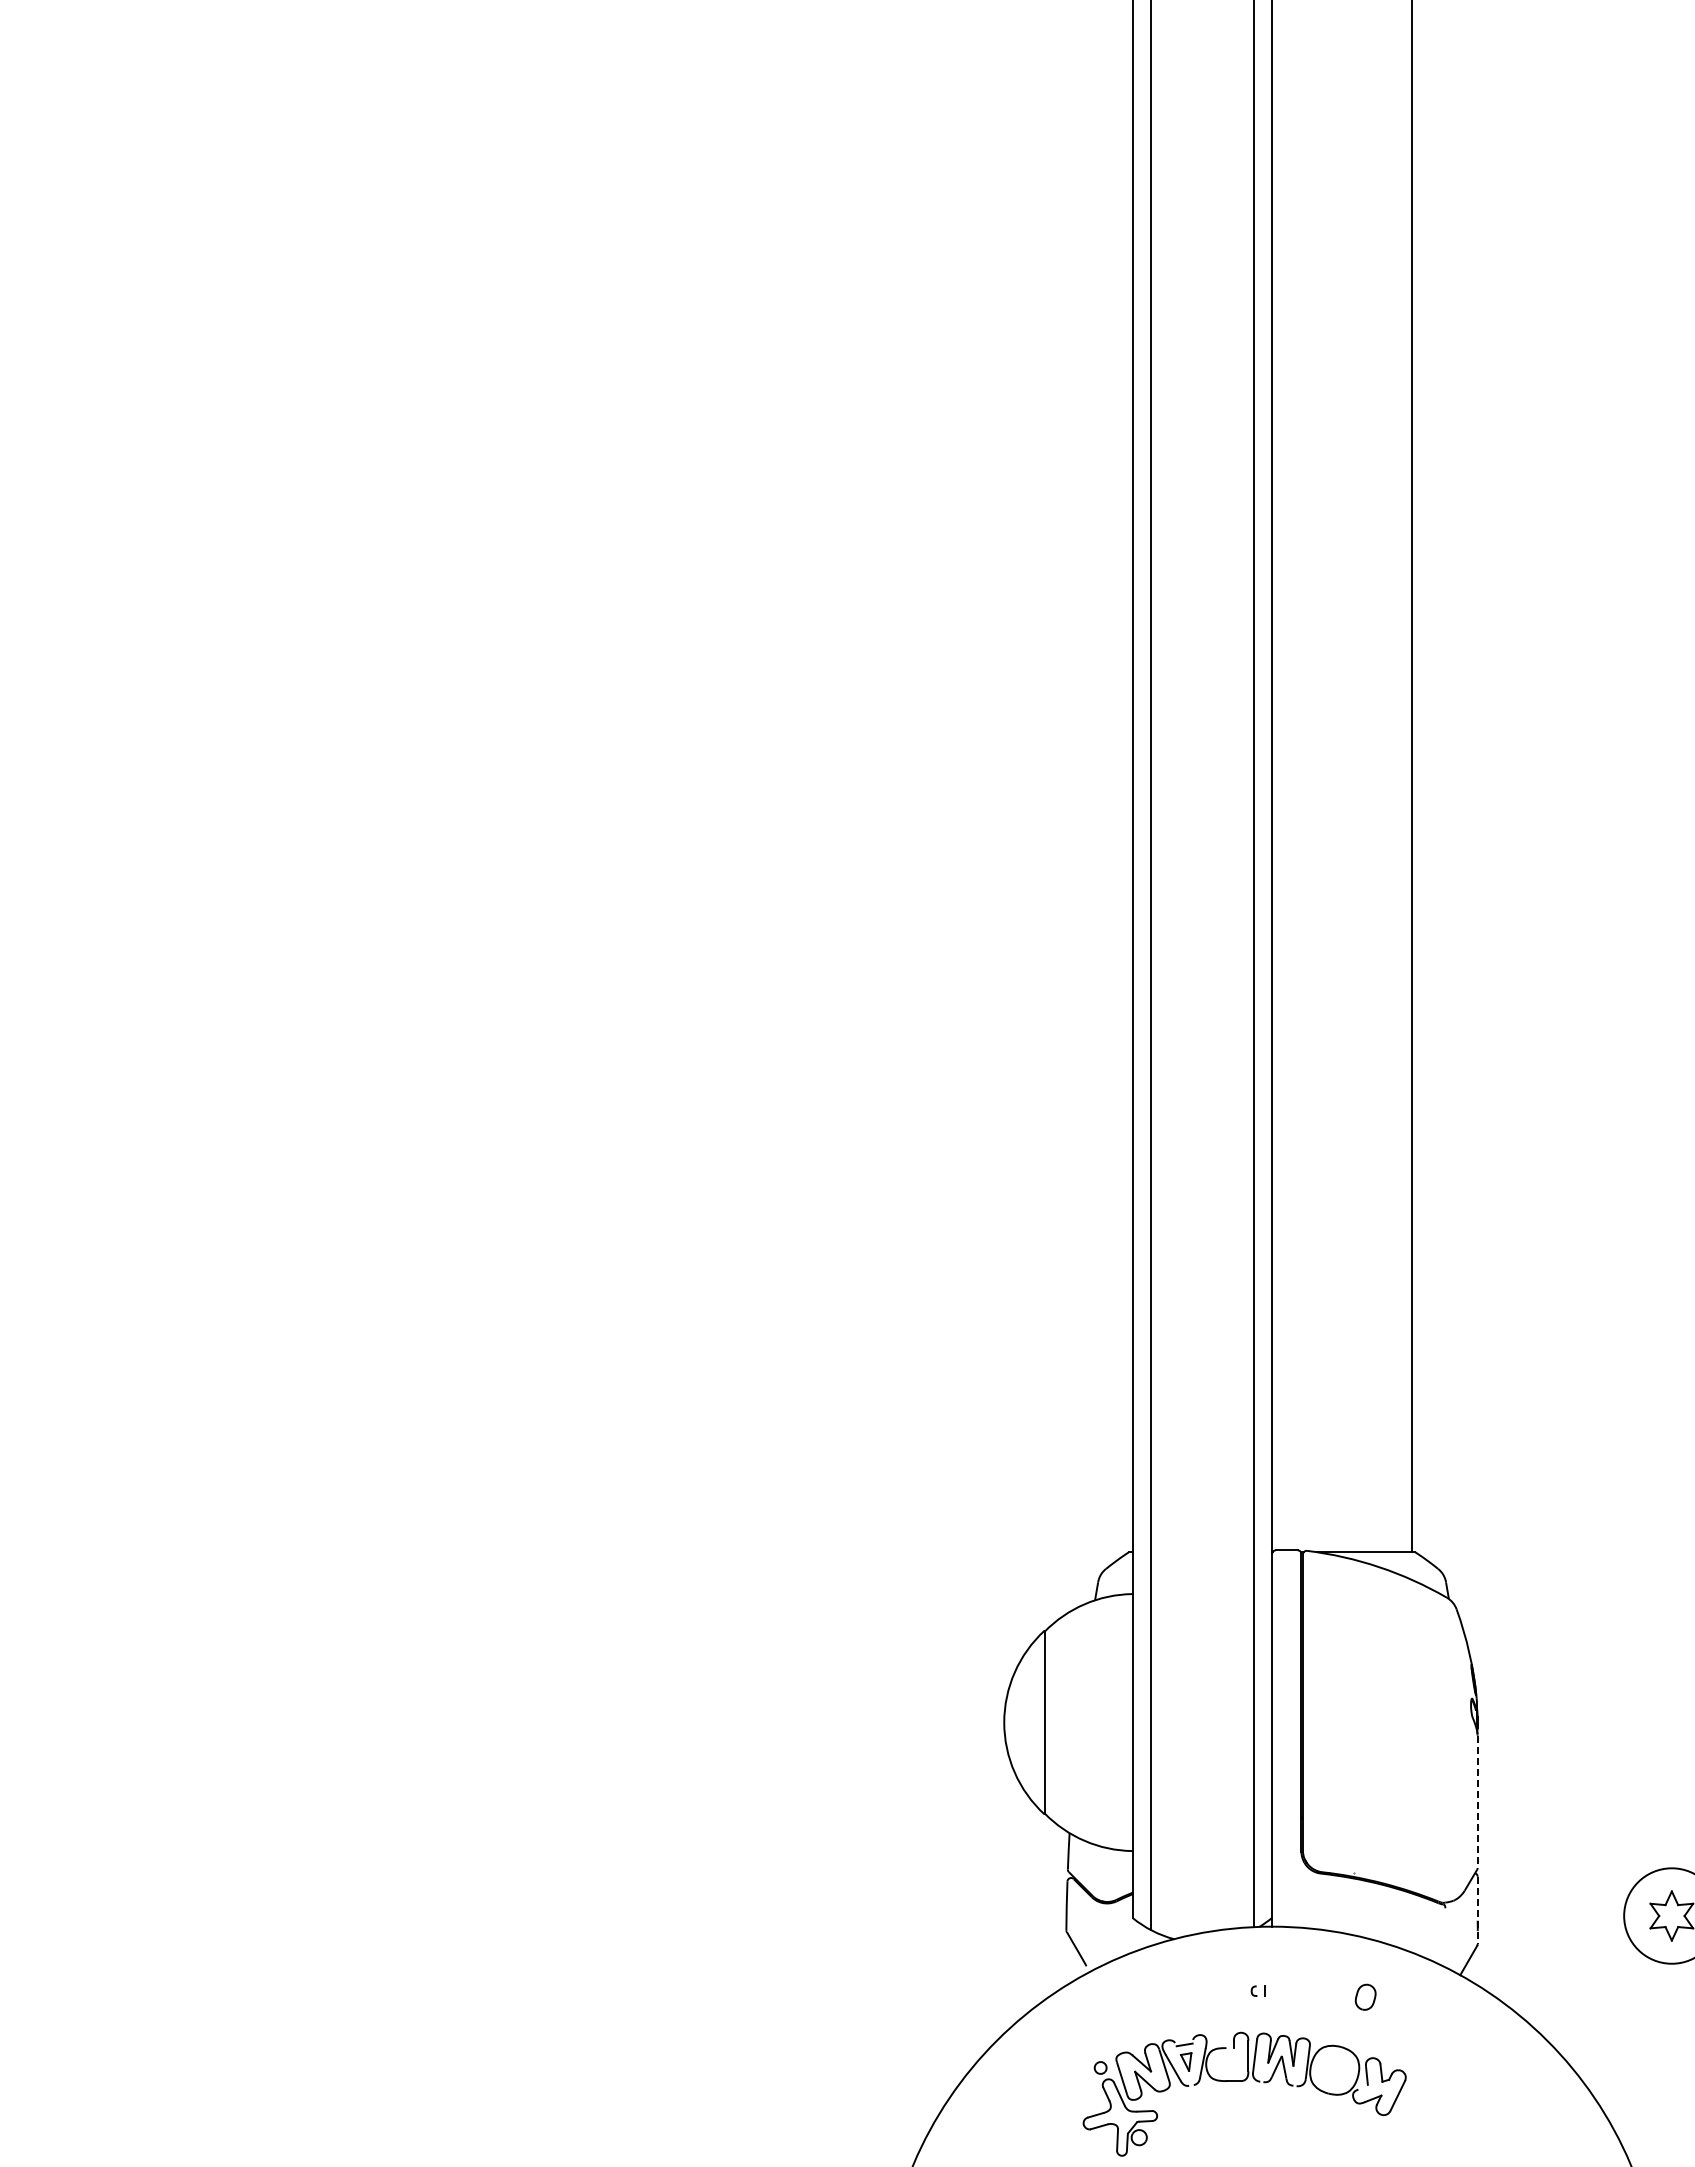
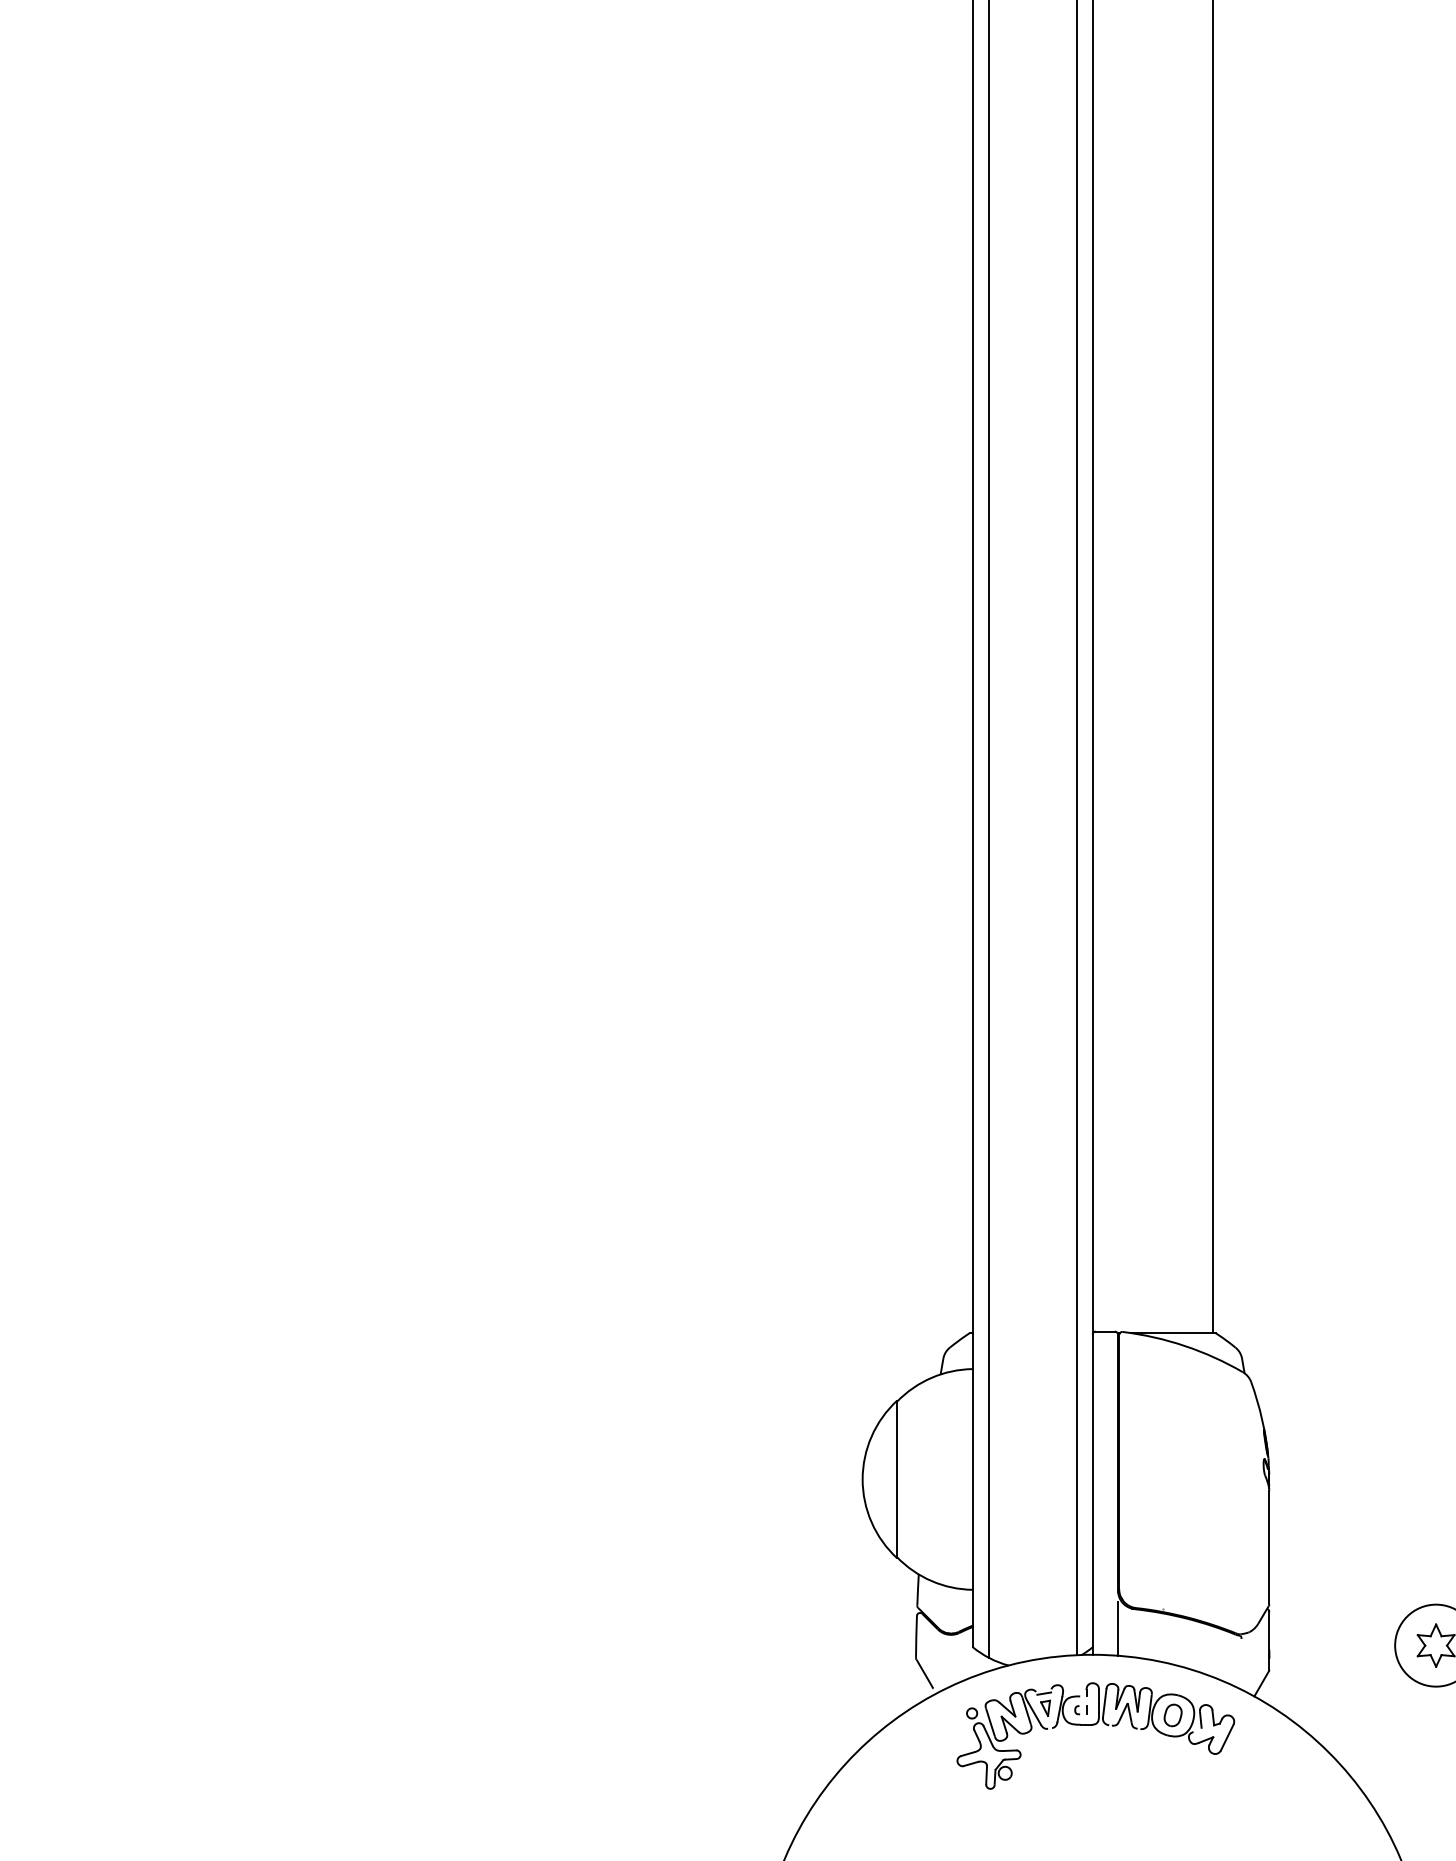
line: (1477, 1802) -> (1269, 1548), dashed -> solid
line: (1301, 1895) -> (1117, 1628), added
line: (1477, 1910) -> (1269, 1640), dashed -> solid
part: (1244, 2081) -> (1095, 1725), moved

